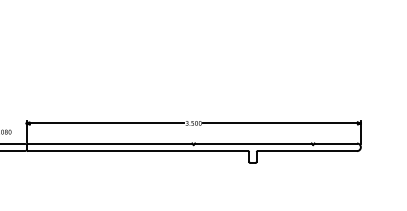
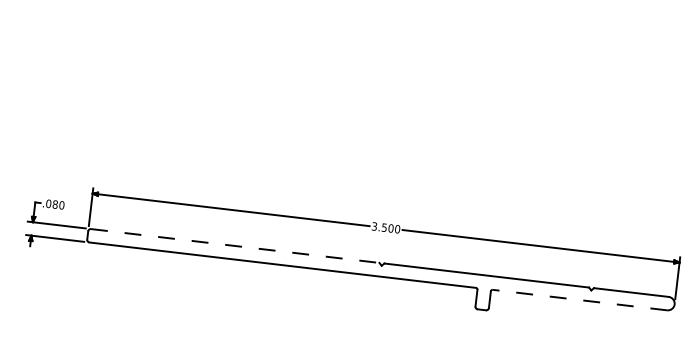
line: (110, 143) -> (235, 246), solid -> dashed
line: (307, 151) -> (580, 300), solid -> dashed

